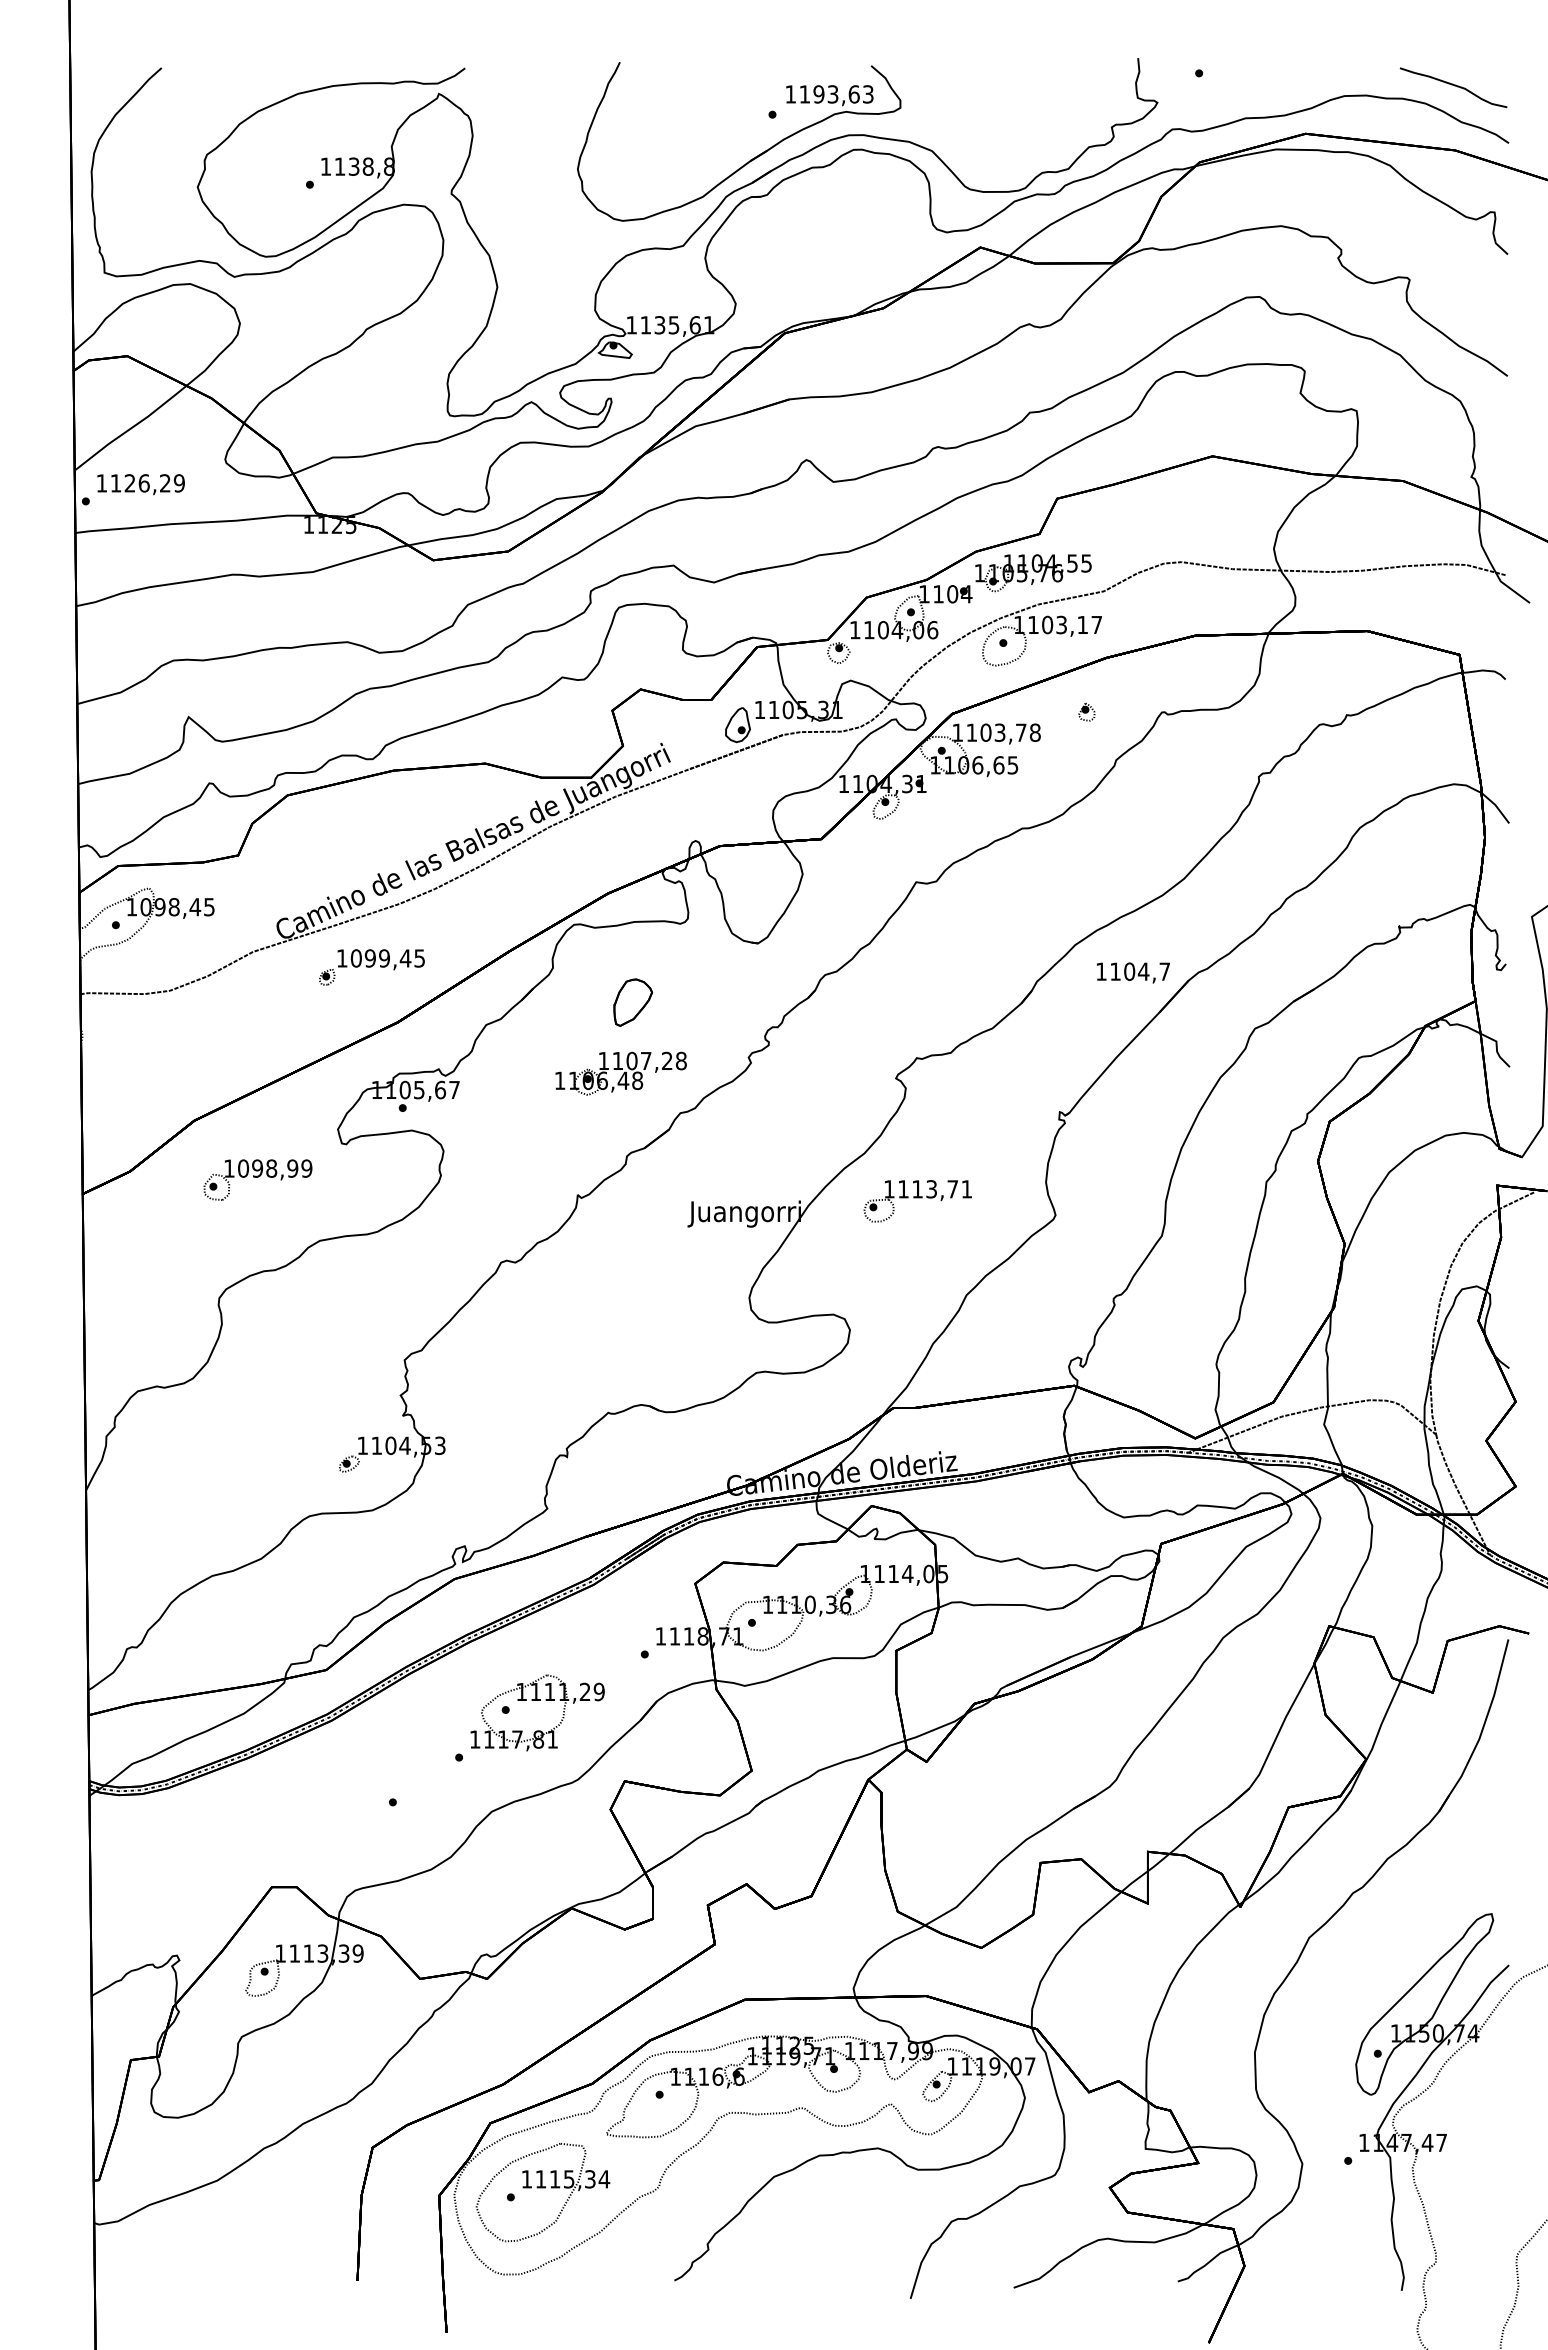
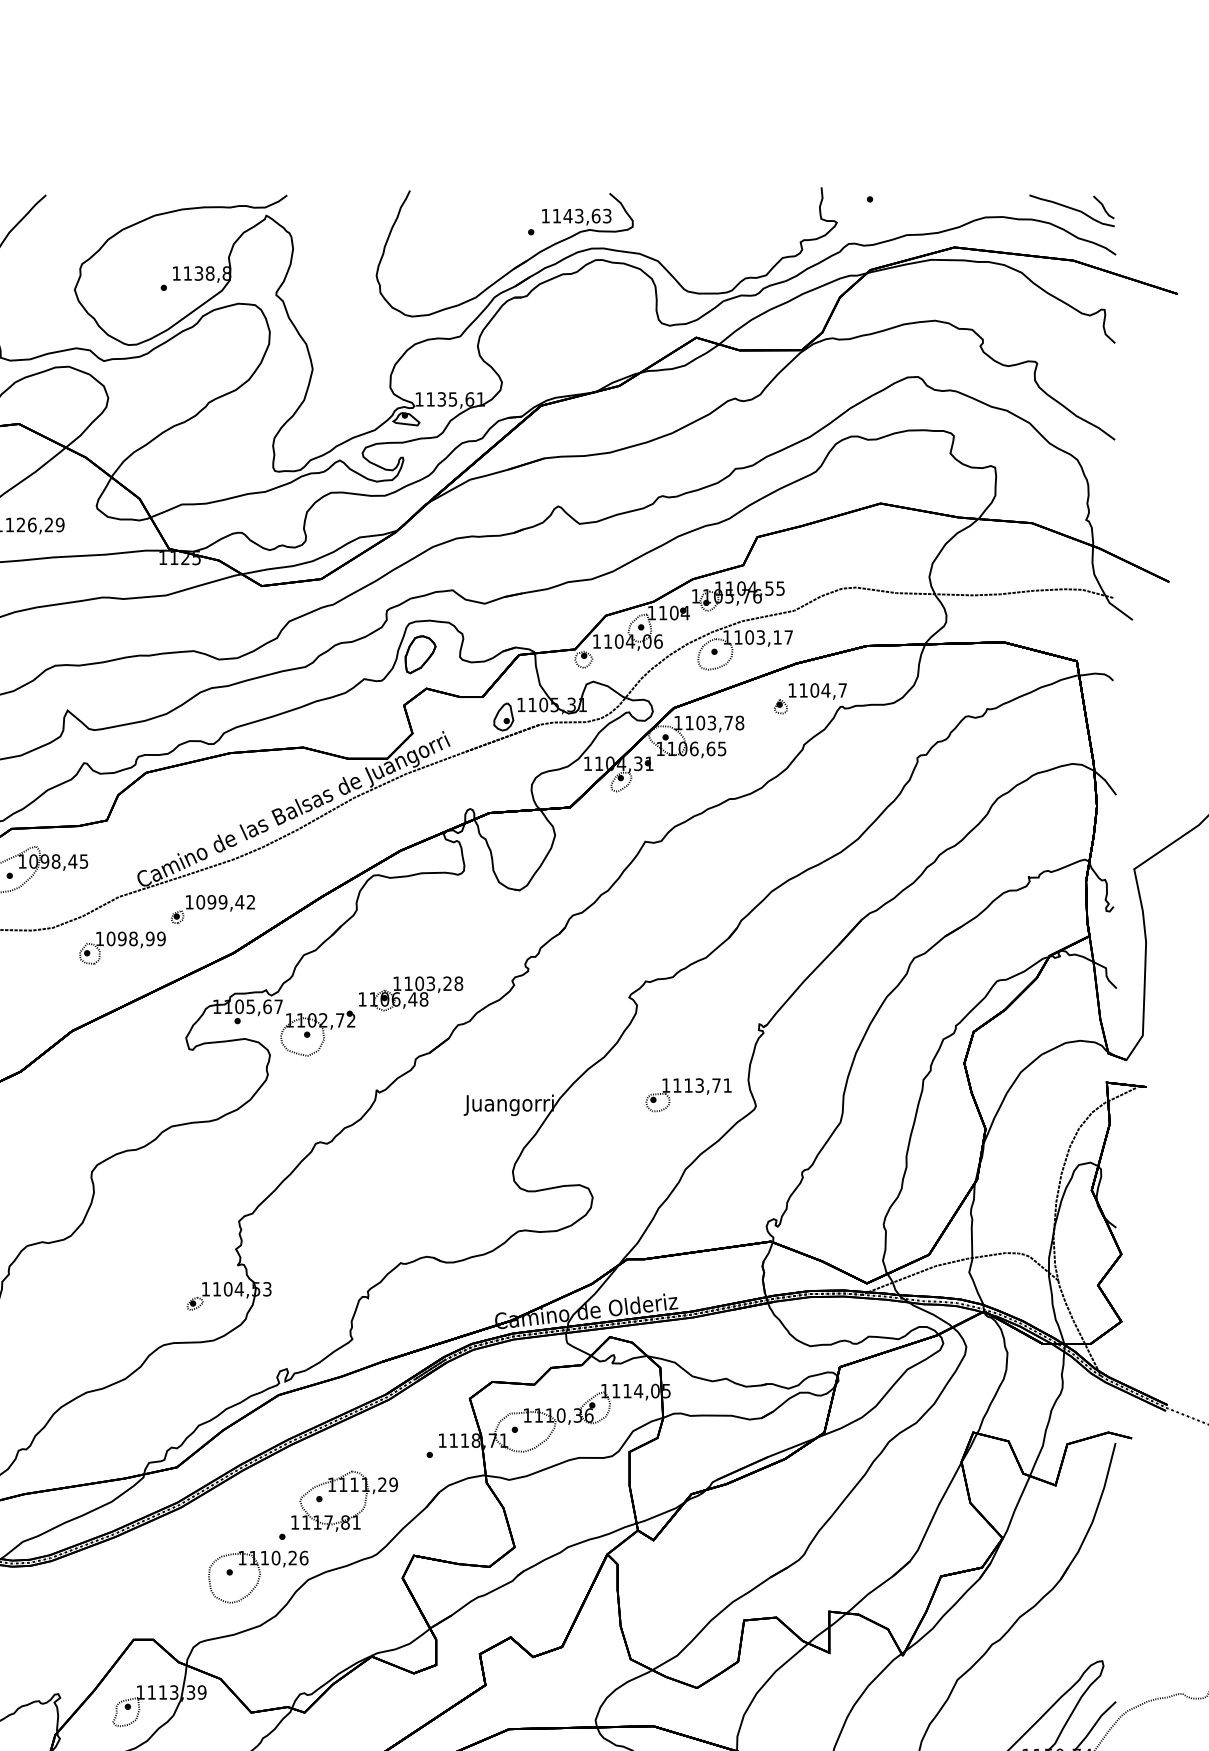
line: (1493, 83) -> (1103, 207), added
text: (818, 94) -> (567, 216), 1193,63 -> 1143,63
text: (419, 958) -> (250, 902), 1099,45 -> 1099,42
text: (1133, 972) -> (817, 691), moved
part: (633, 1002) -> (420, 654), moved
text: (645, 1060) -> (430, 983), 1107,28 -> 1103,28
part: (509, 1120) -> (322, 1030), added
part: (257, 1179) -> (122, 947), moved
part: (917, 1201) -> (688, 1095), moved
part: (428, 1808) -> (258, 1577), added

